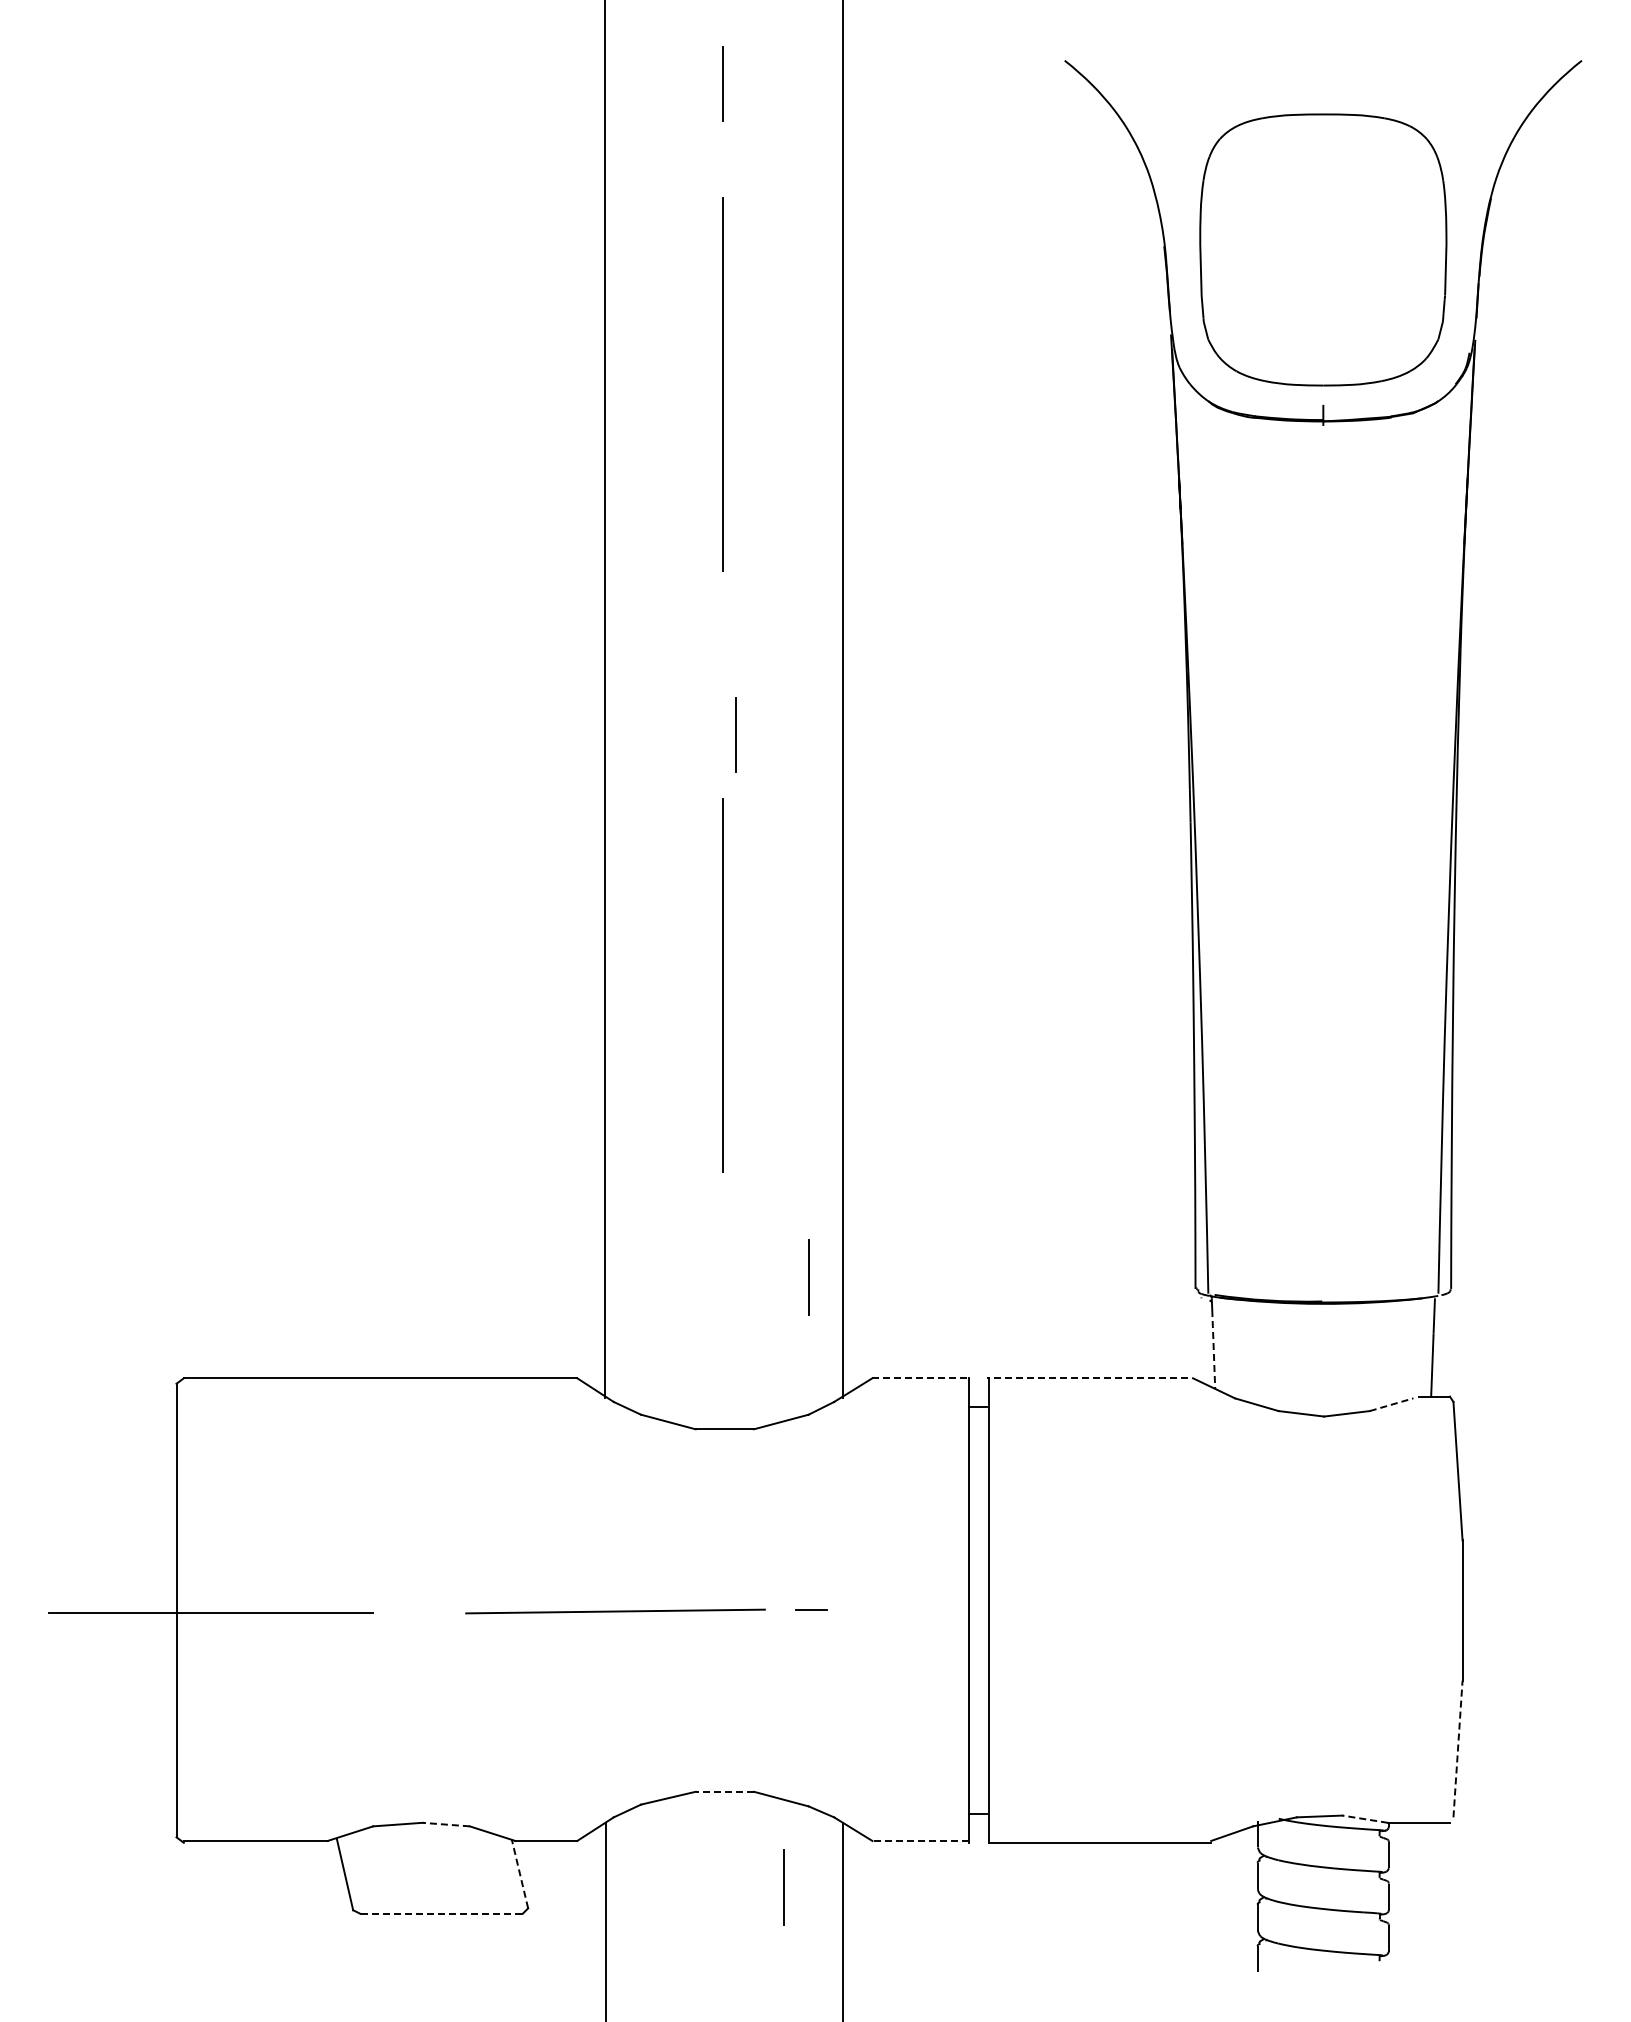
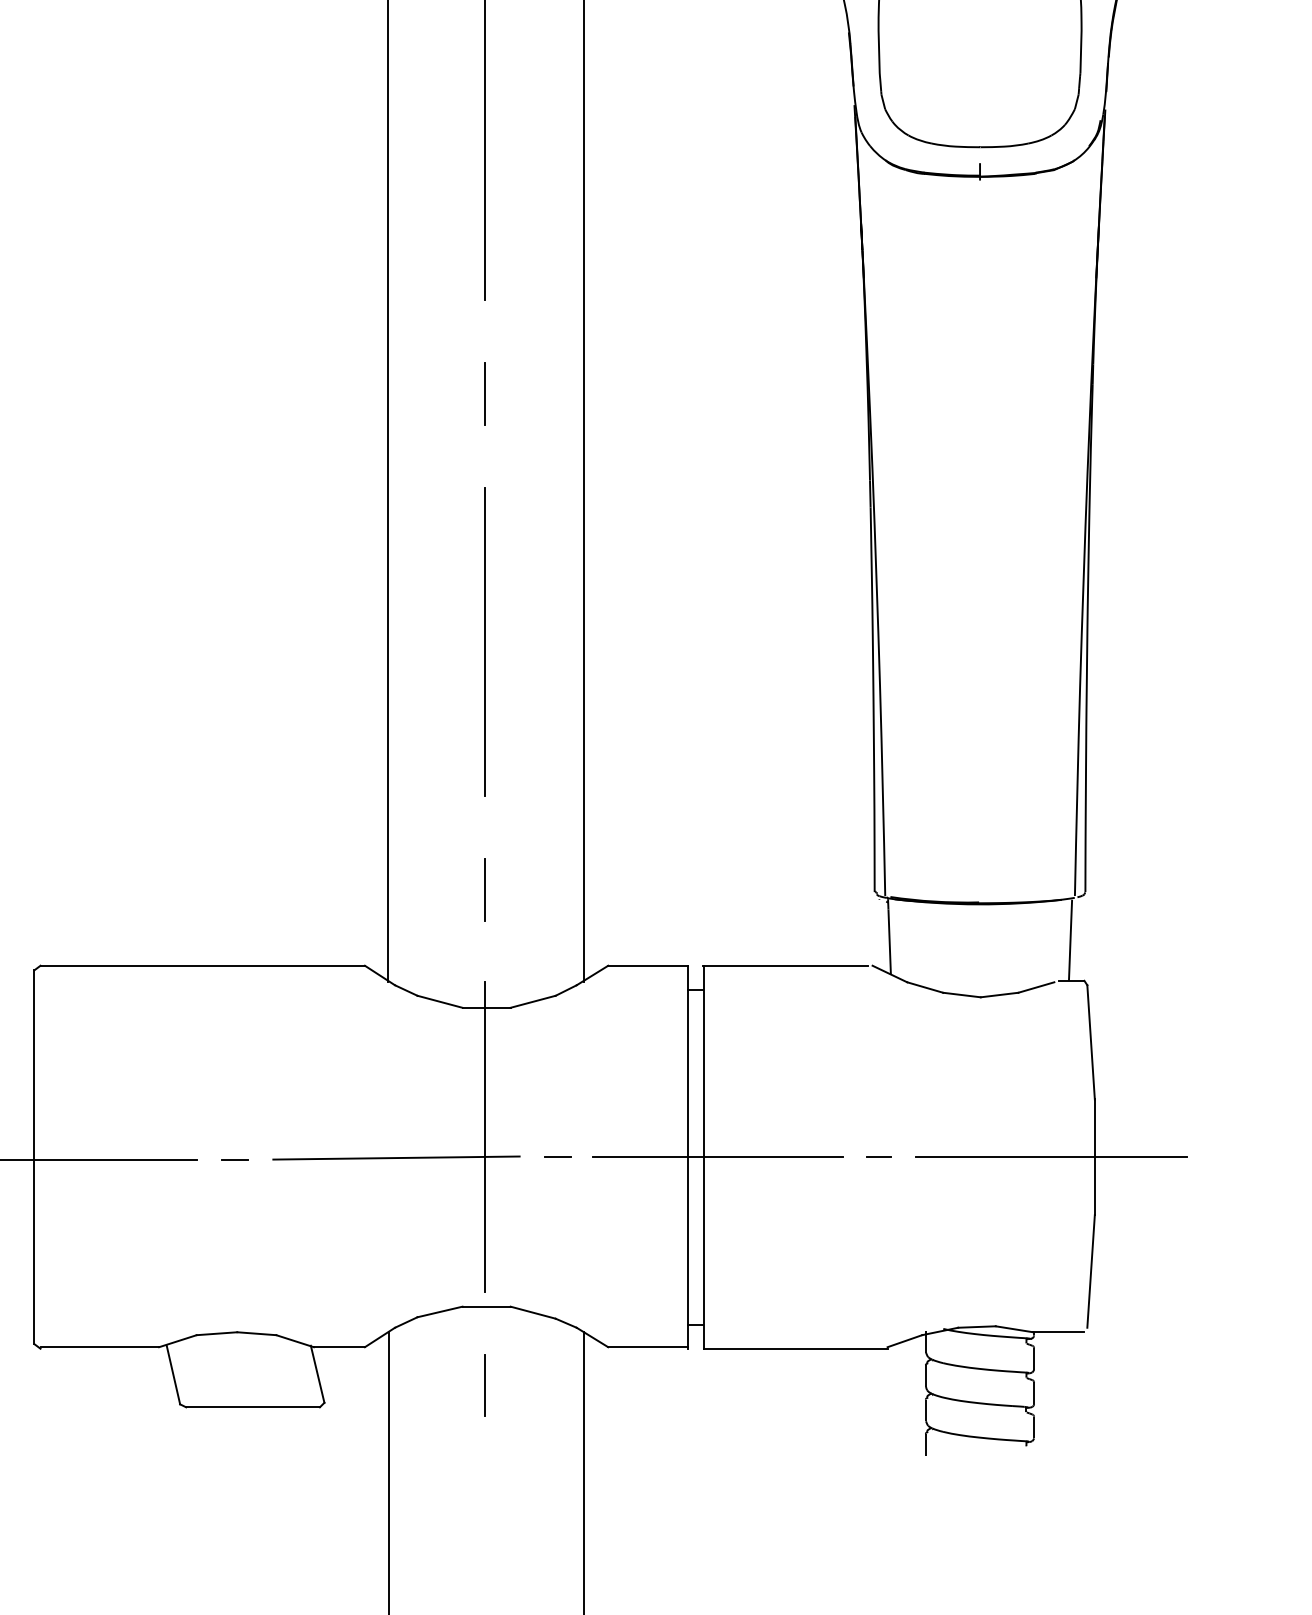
line: (735, 734) -> (484, 393), moved
line: (808, 1277) -> (484, 890), moved
line: (1213, 1349) -> (889, 942), dashed -> solid
line: (921, 1378) -> (648, 965), dashed -> solid
line: (1086, 1378) -> (784, 965), dashed -> solid
line: (1391, 1404) -> (1036, 987), dashed -> solid
line: (723, 1585) -> (485, 1136), added
line: (1005, 1609) -> (717, 1156), added
line: (1200, 1609) -> (878, 1156), added
line: (1409, 1609) -> (1051, 1156), added
line: (419, 1613) -> (234, 1159), added
line: (1458, 1748) -> (1091, 1270), dashed -> solid
line: (724, 1791) -> (486, 1306), dashed -> solid
line: (1364, 1819) -> (1013, 1329), dashed -> solid
line: (446, 1824) -> (257, 1333), dashed -> solid
line: (920, 1840) -> (647, 1346), dashed -> solid
line: (519, 1873) -> (317, 1374), dashed -> solid
line: (783, 1887) -> (484, 1385), moved
line: (442, 1913) -> (253, 1407), dashed -> solid

